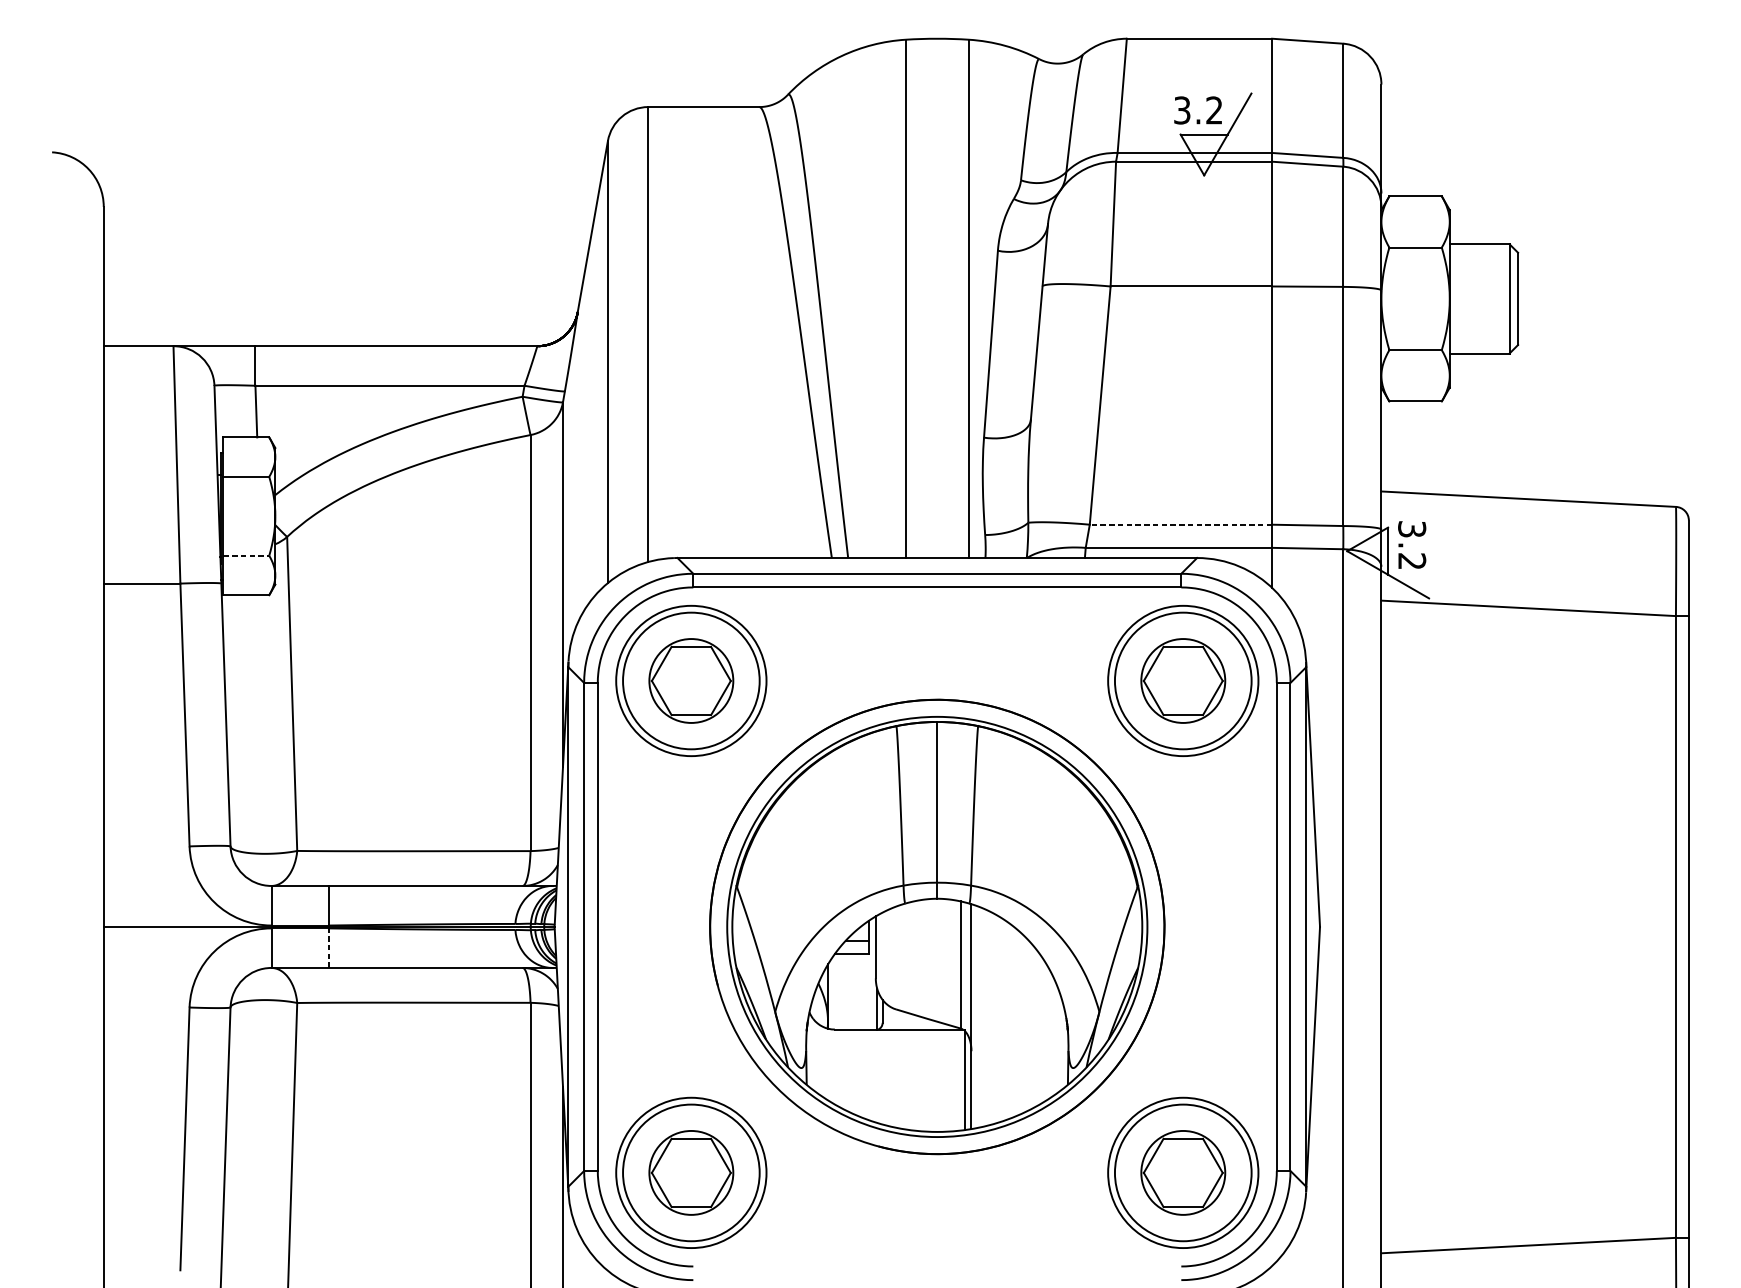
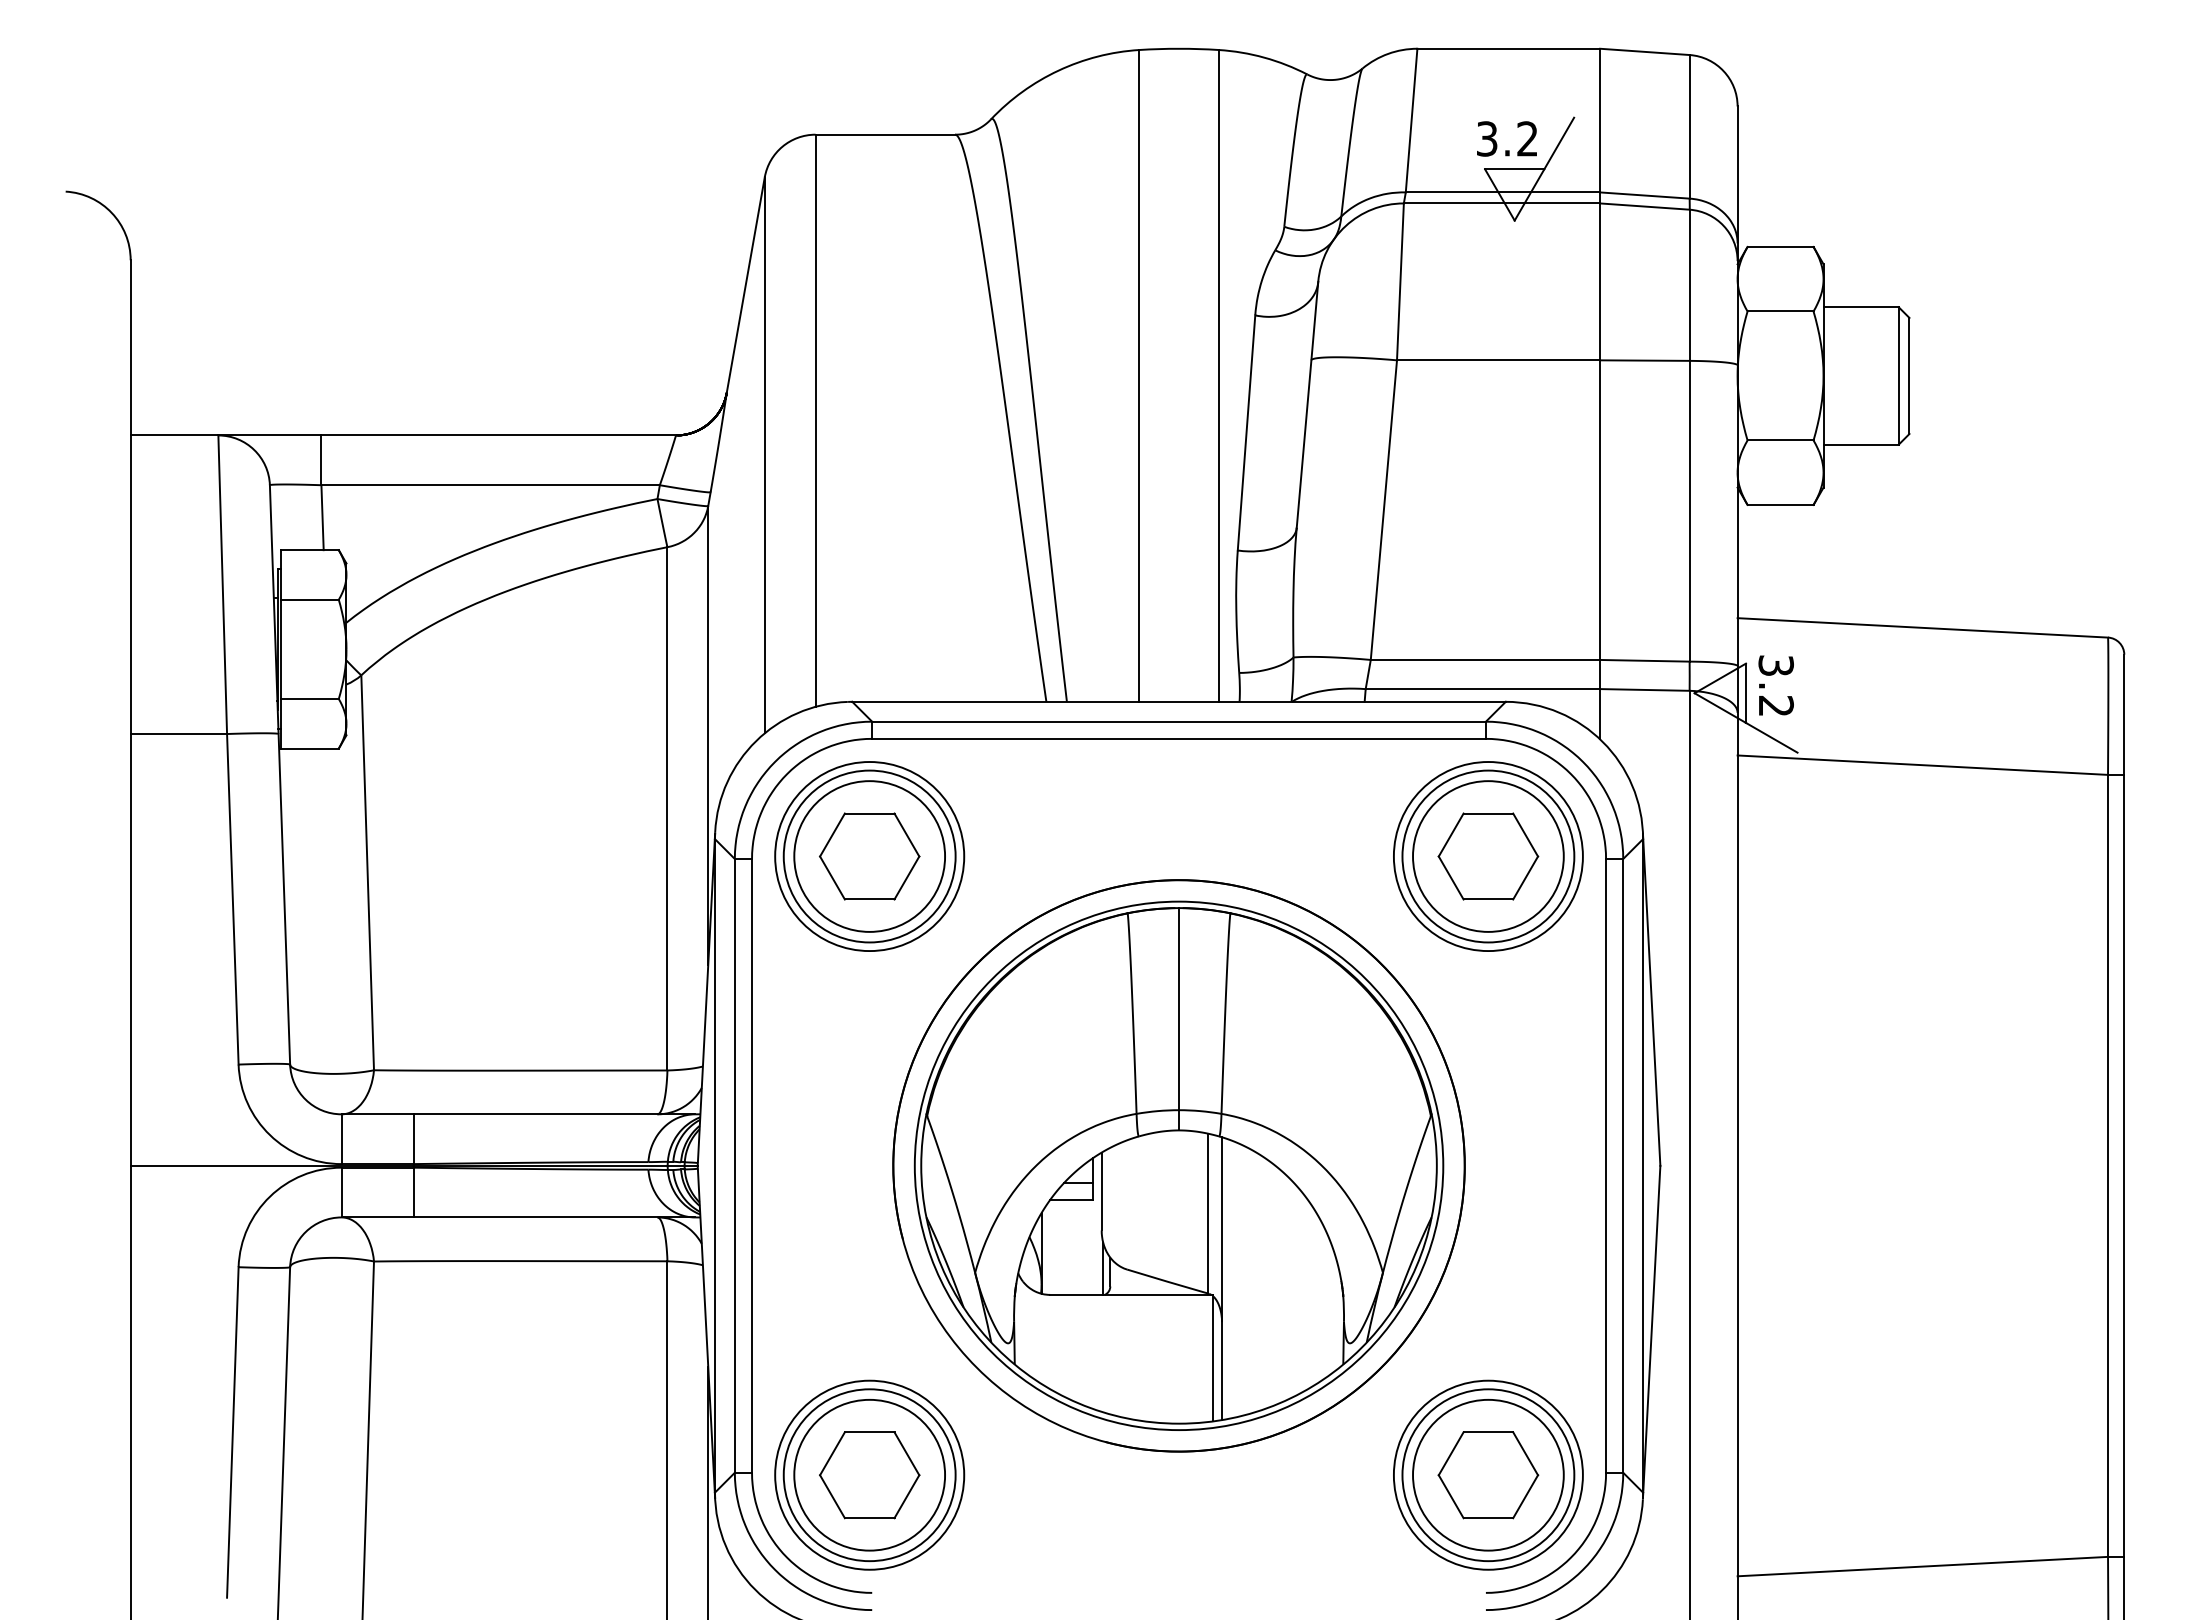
line: (1180, 524) -> (1485, 659), dashed -> solid
line: (245, 556) -> (309, 699), dashed -> solid
circle: (691, 680) -> (869, 856), size x1.43
circle: (1183, 680) -> (1488, 856), size x1.43
line: (328, 948) -> (413, 1192), dashed -> solid
circle: (691, 1172) -> (869, 1474), size x1.43
circle: (1183, 1172) -> (1488, 1474), size x1.43

